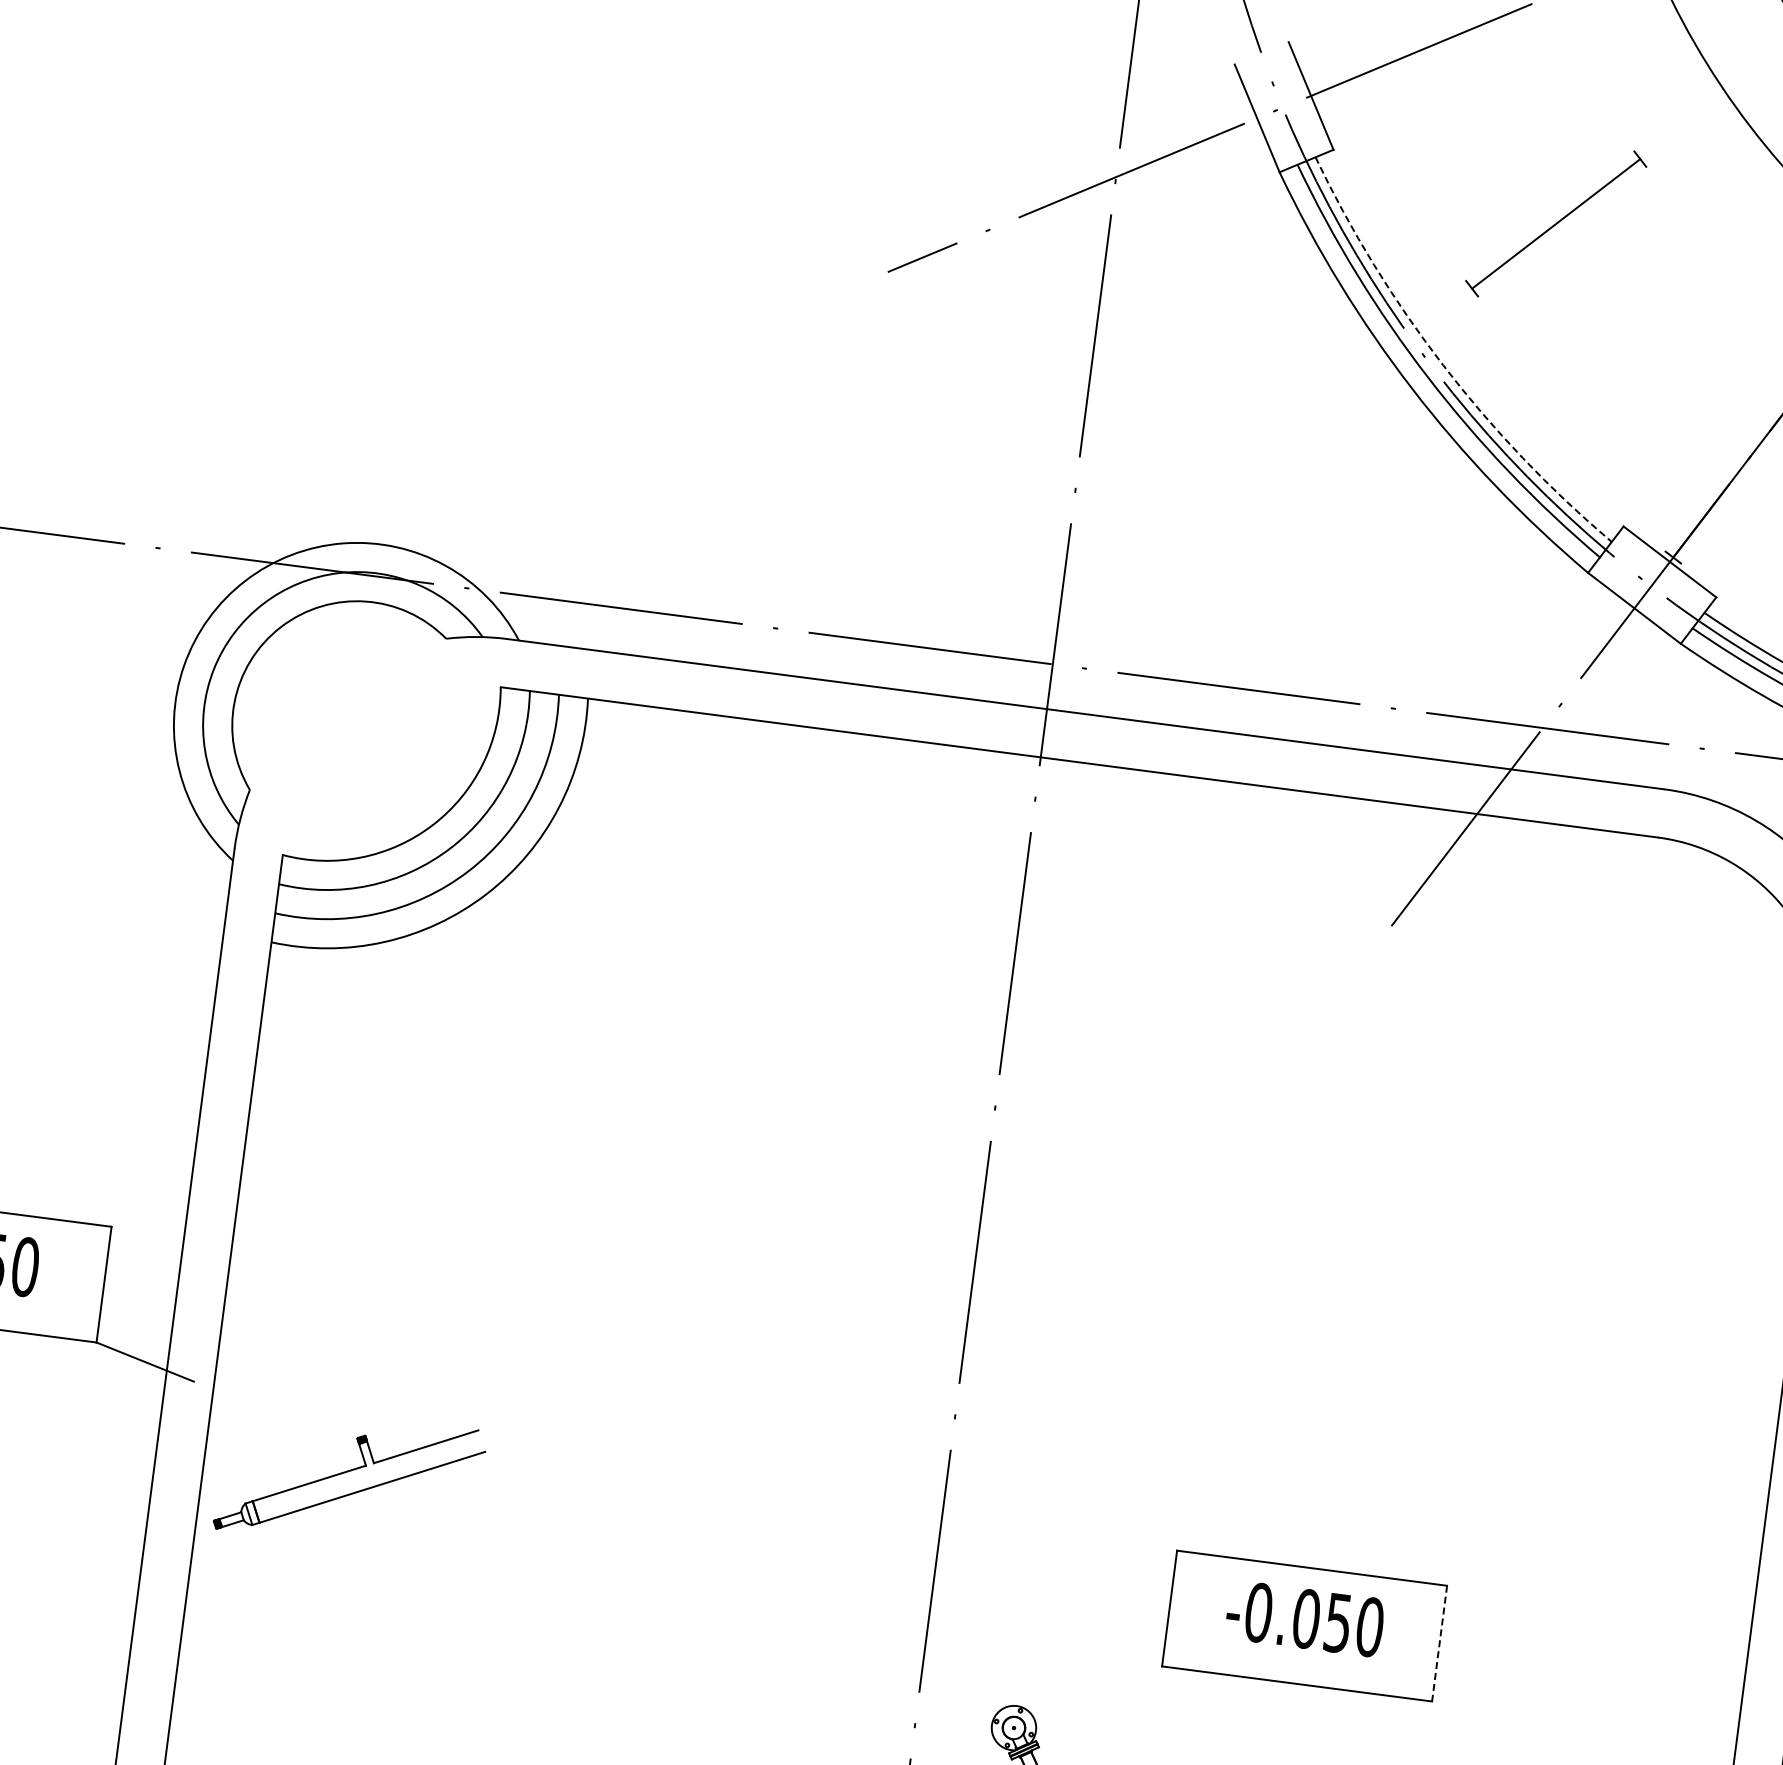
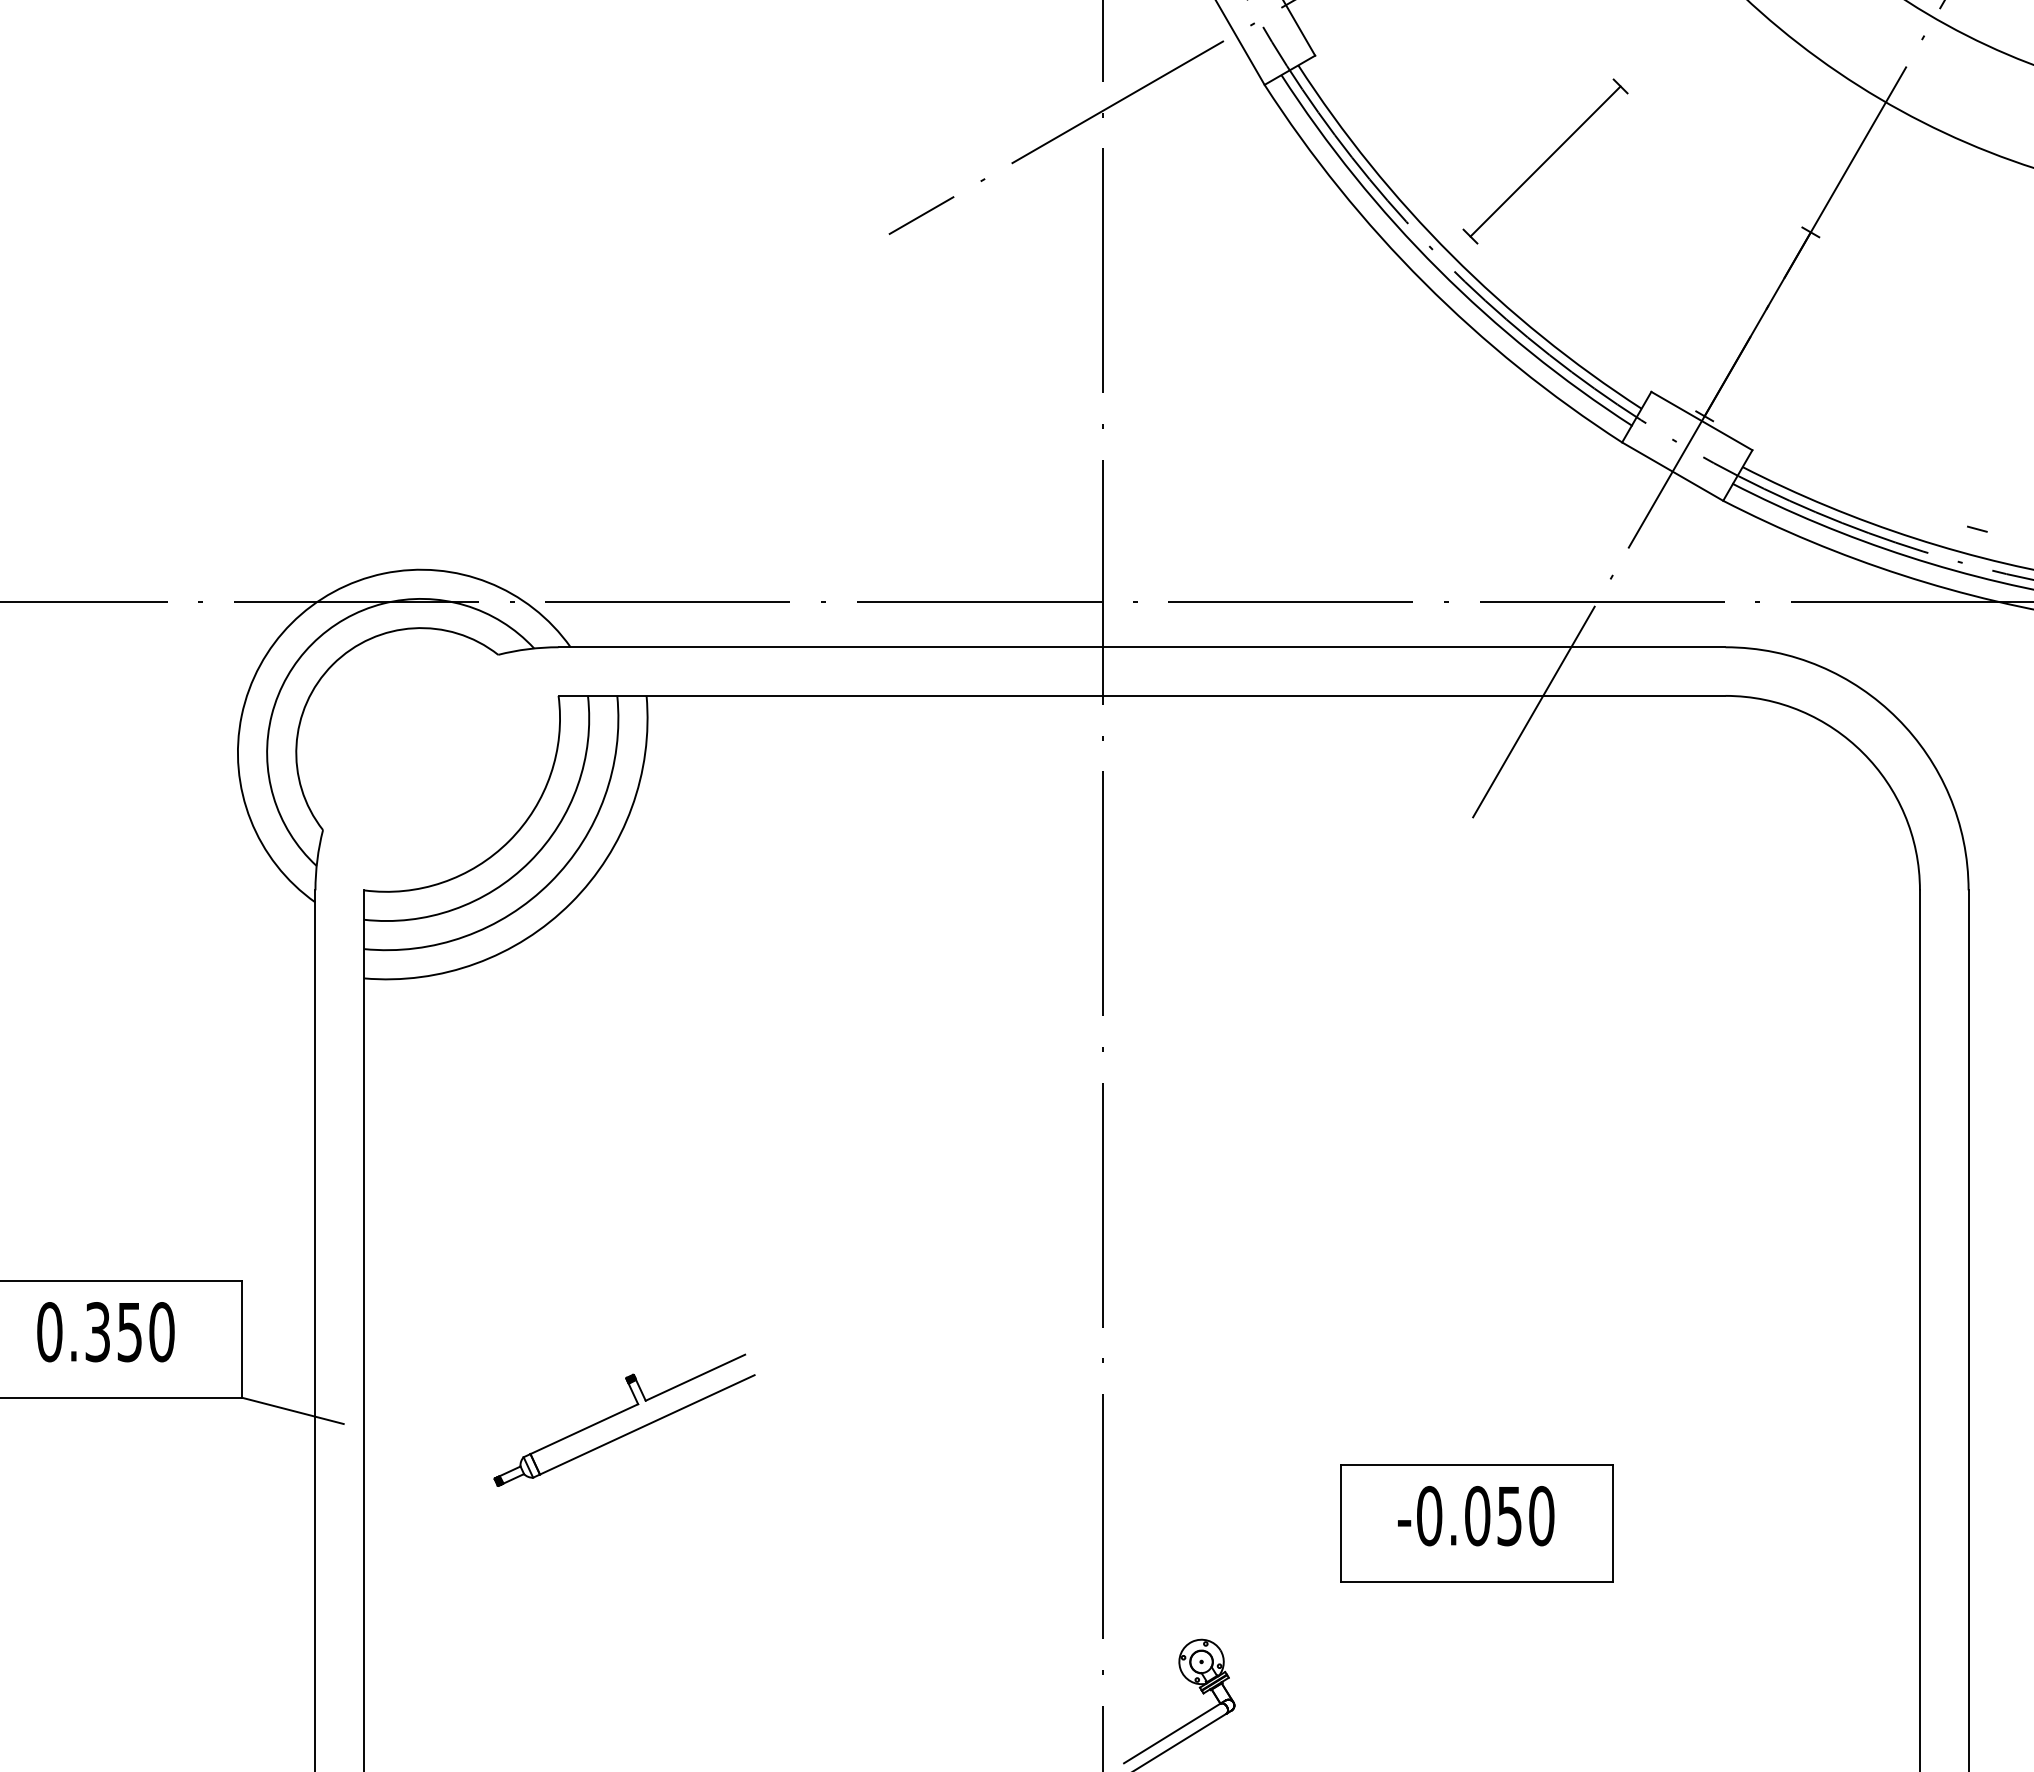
part: (1556, 223) -> (1545, 161), moved
arc: (1442, 365) -> (1451, 255), dashed -> solid
part: (347, 1472) -> (620, 1413), moved
line: (1439, 1643) -> (1612, 1523), dashed -> solid

